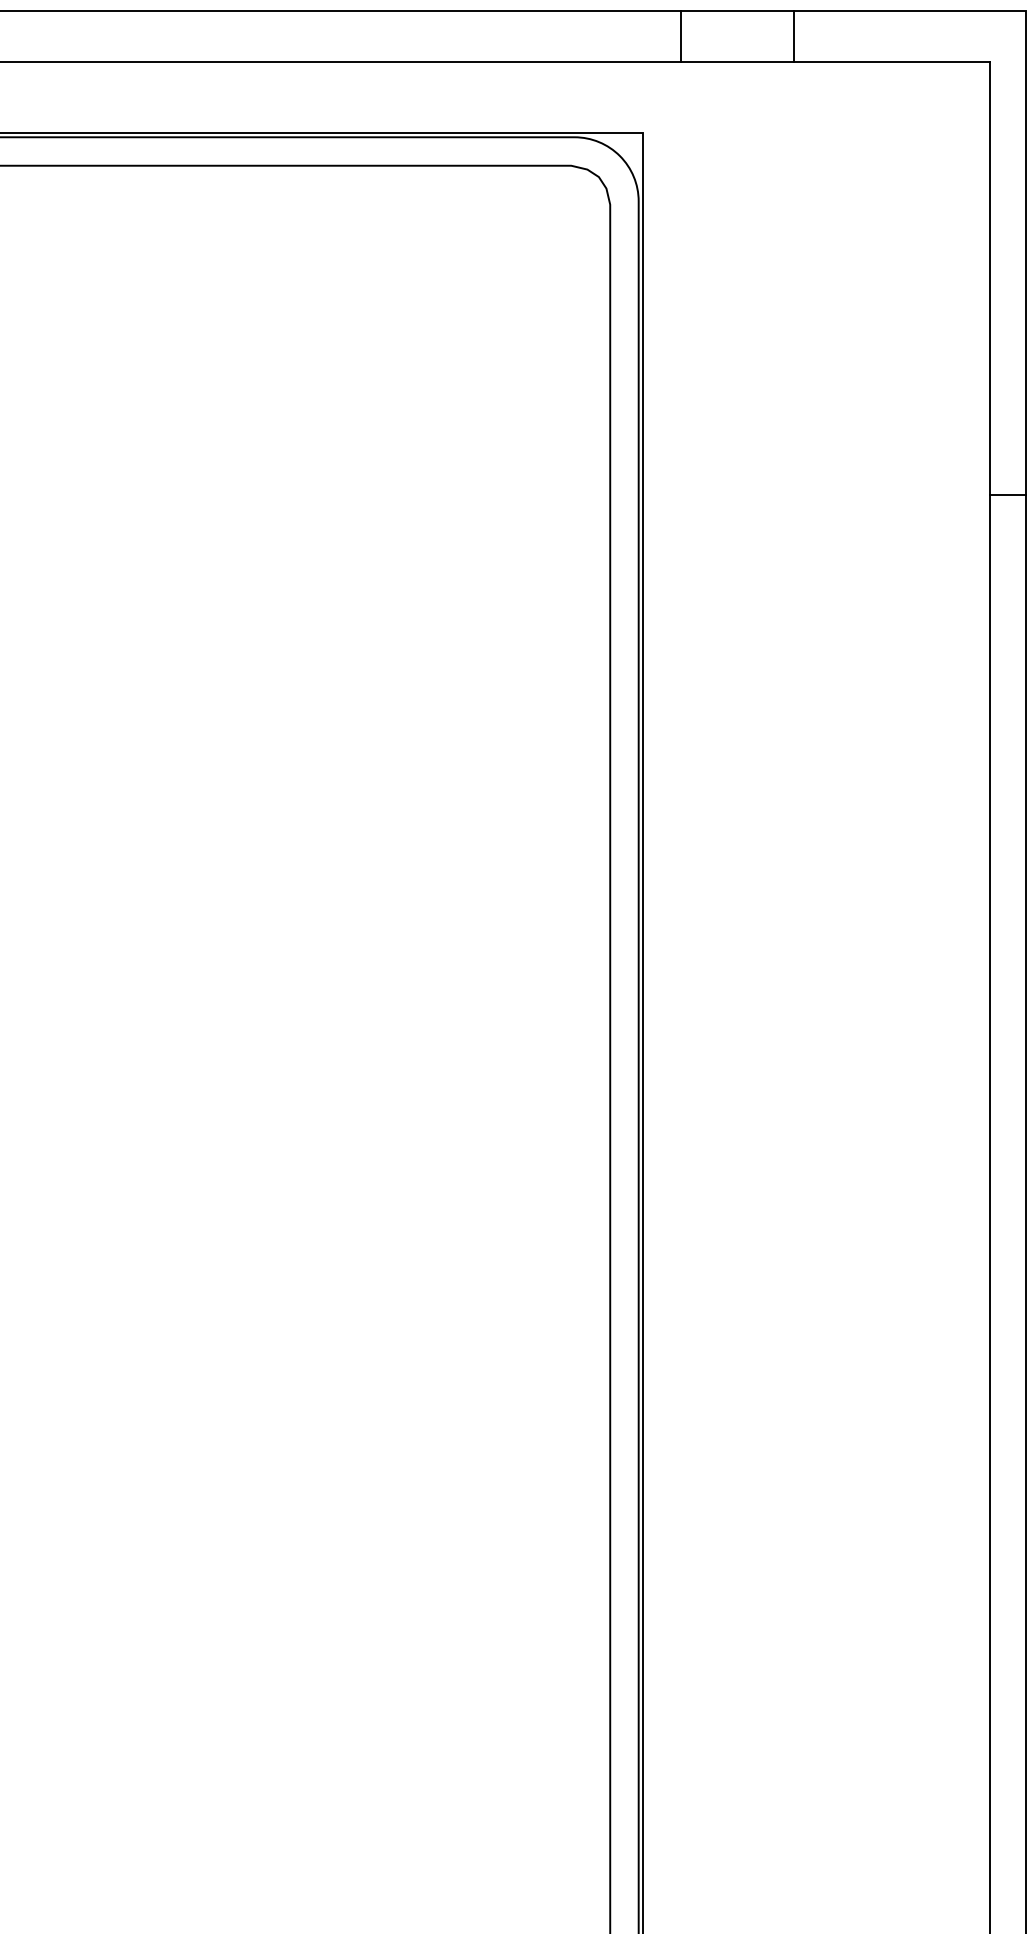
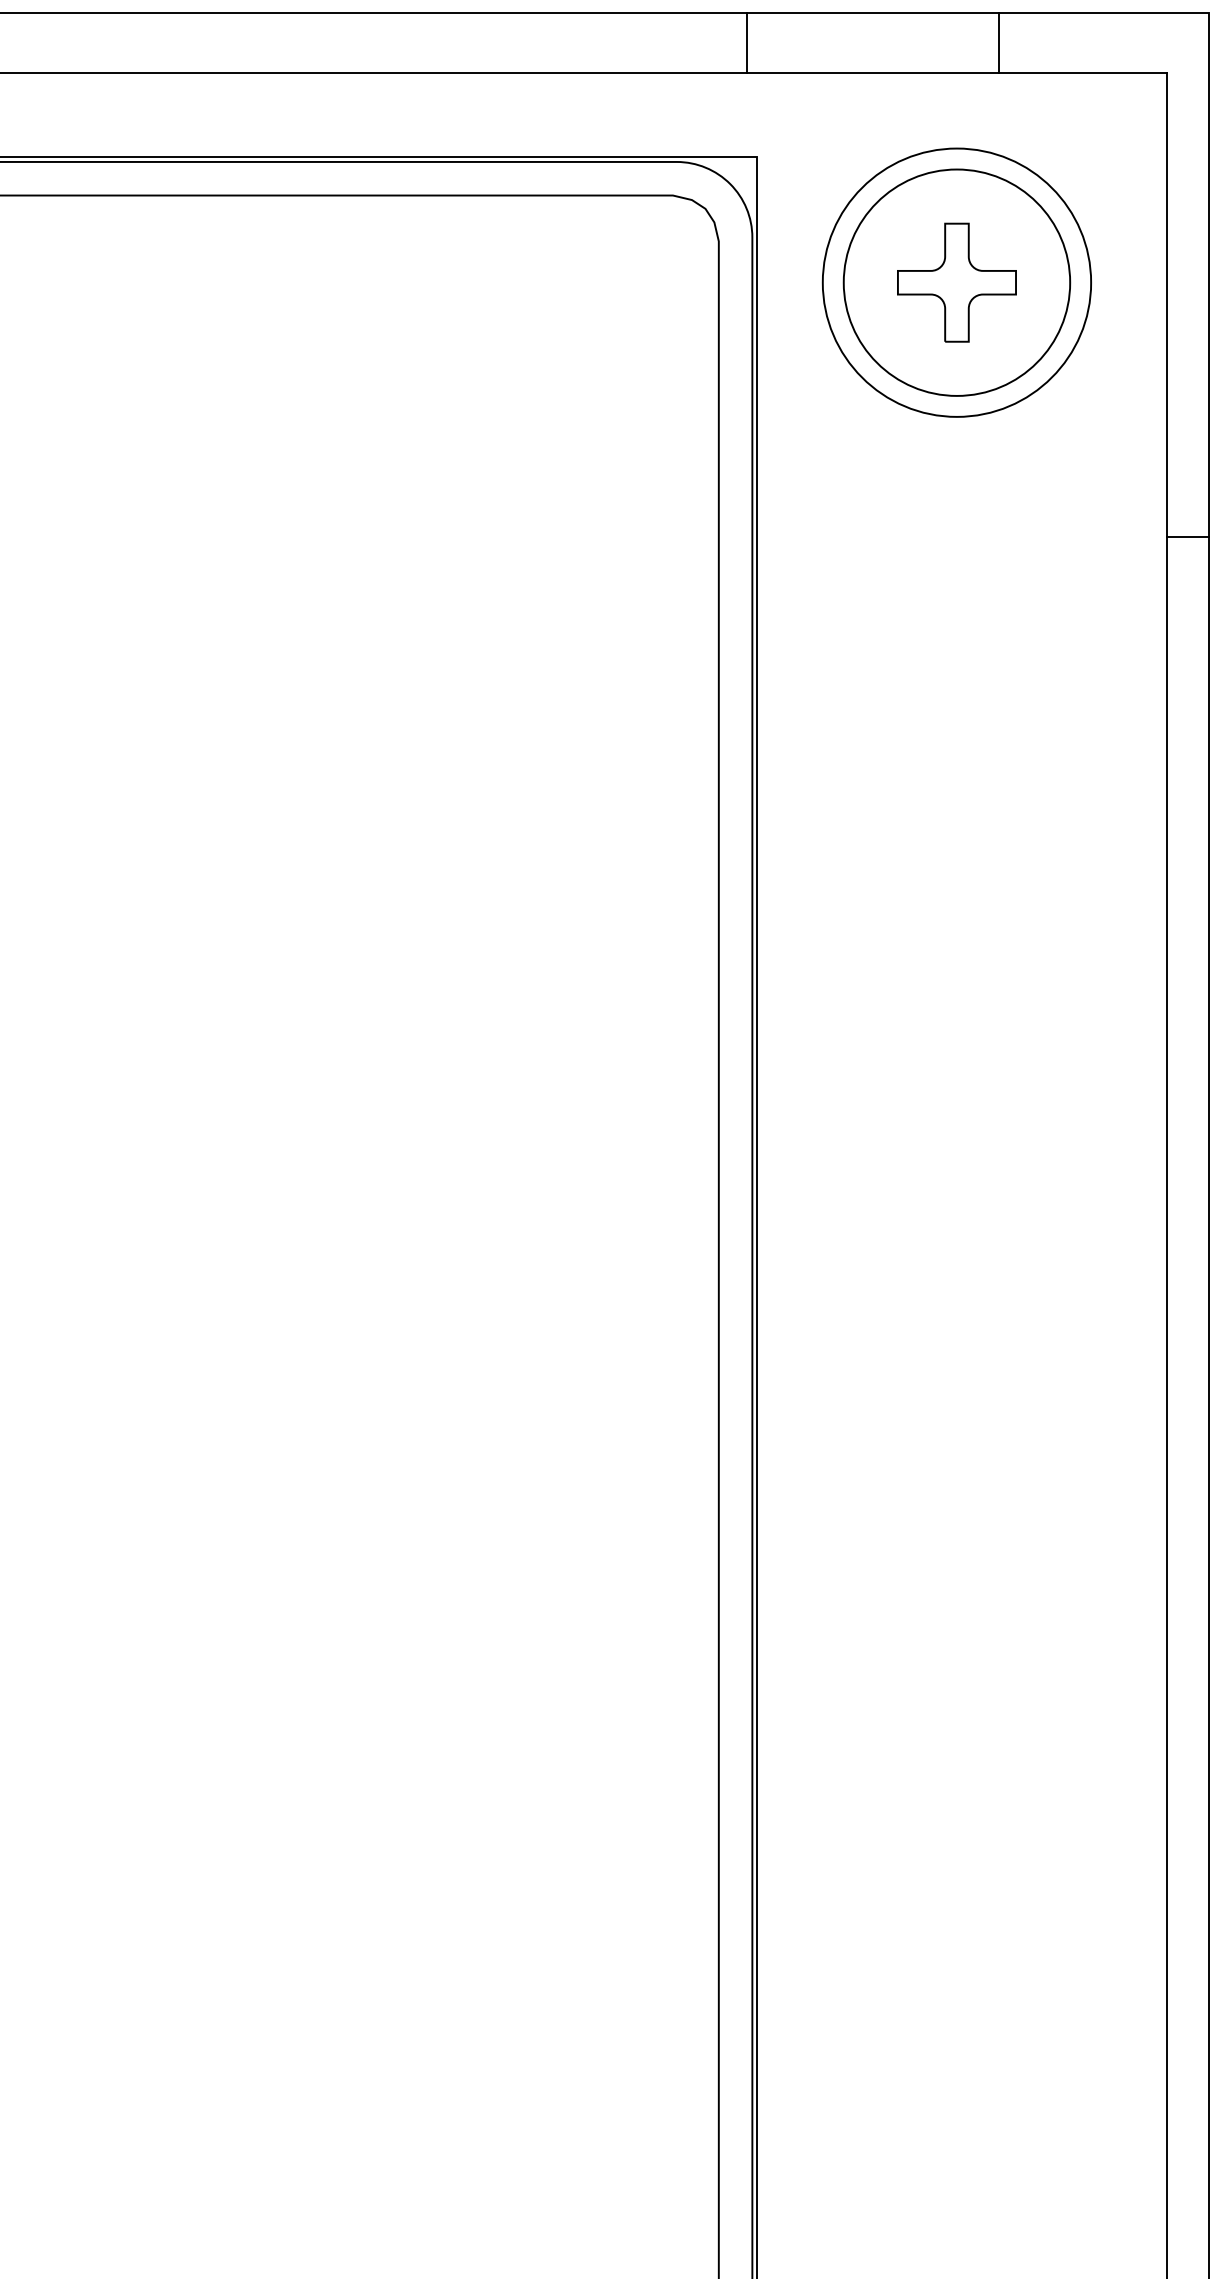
line: (681, 35) -> (747, 42), moved
line: (794, 35) -> (998, 42), moved
part: (811, 239) -> (956, 282), added
line: (1008, 495) -> (1187, 536), moved

